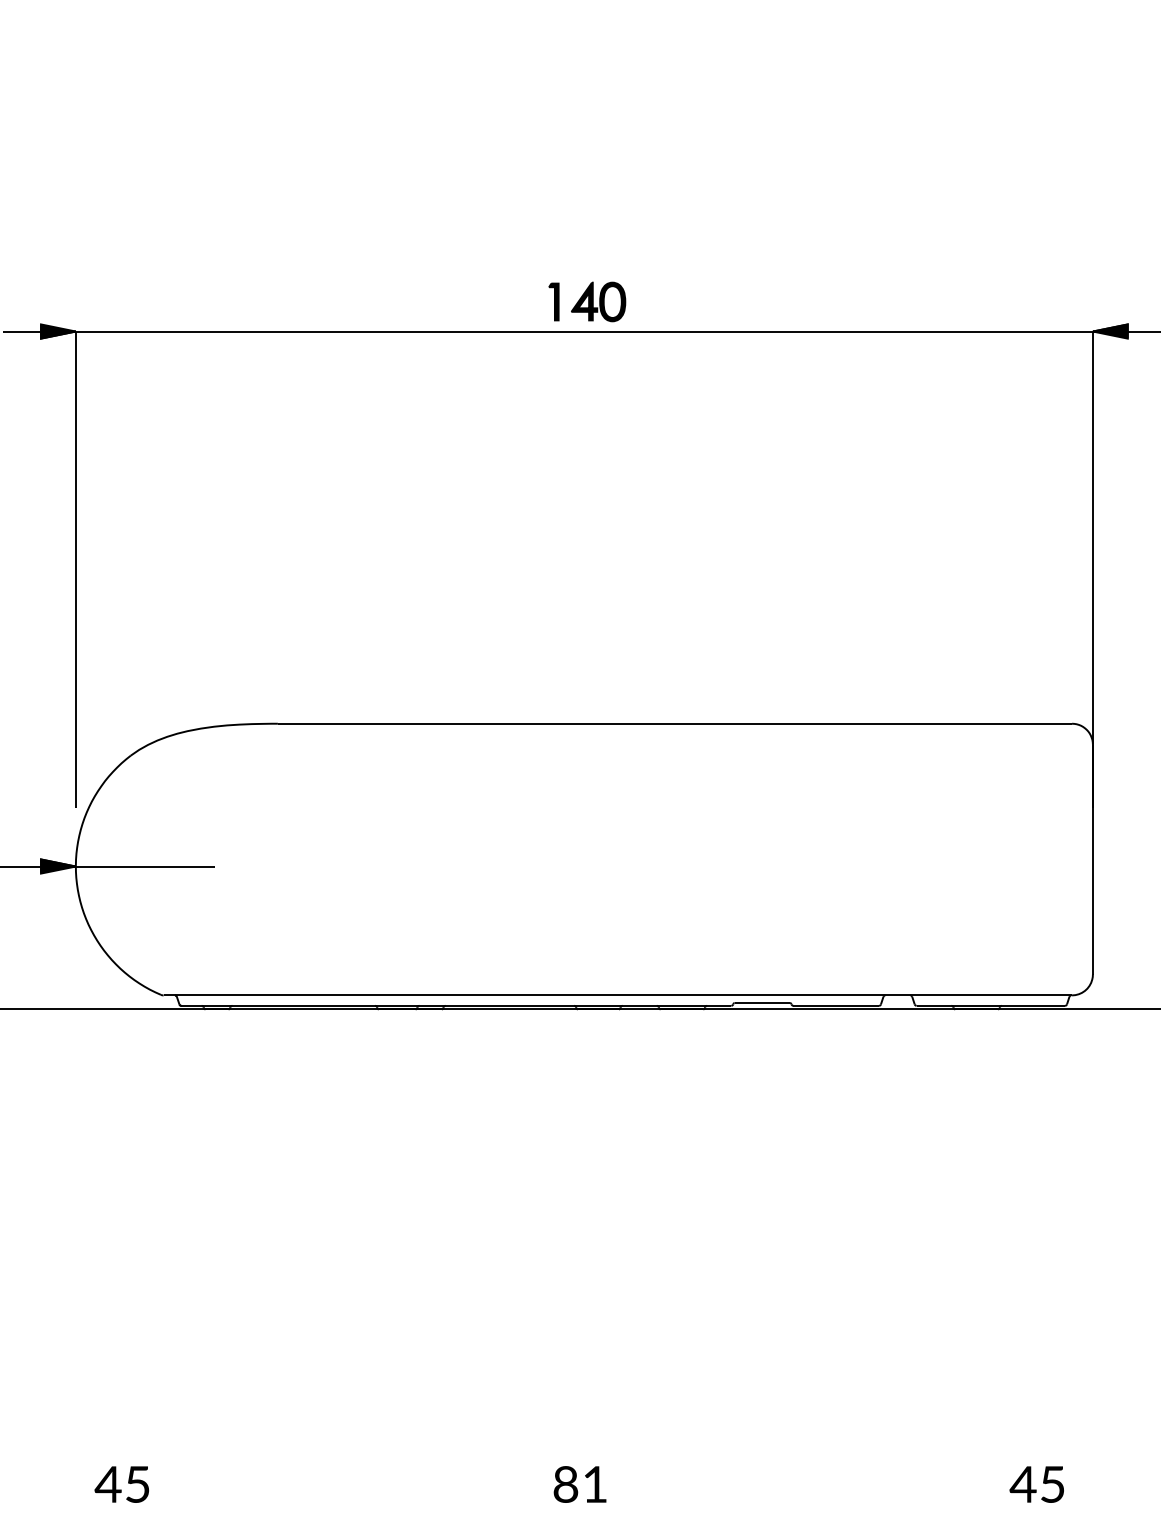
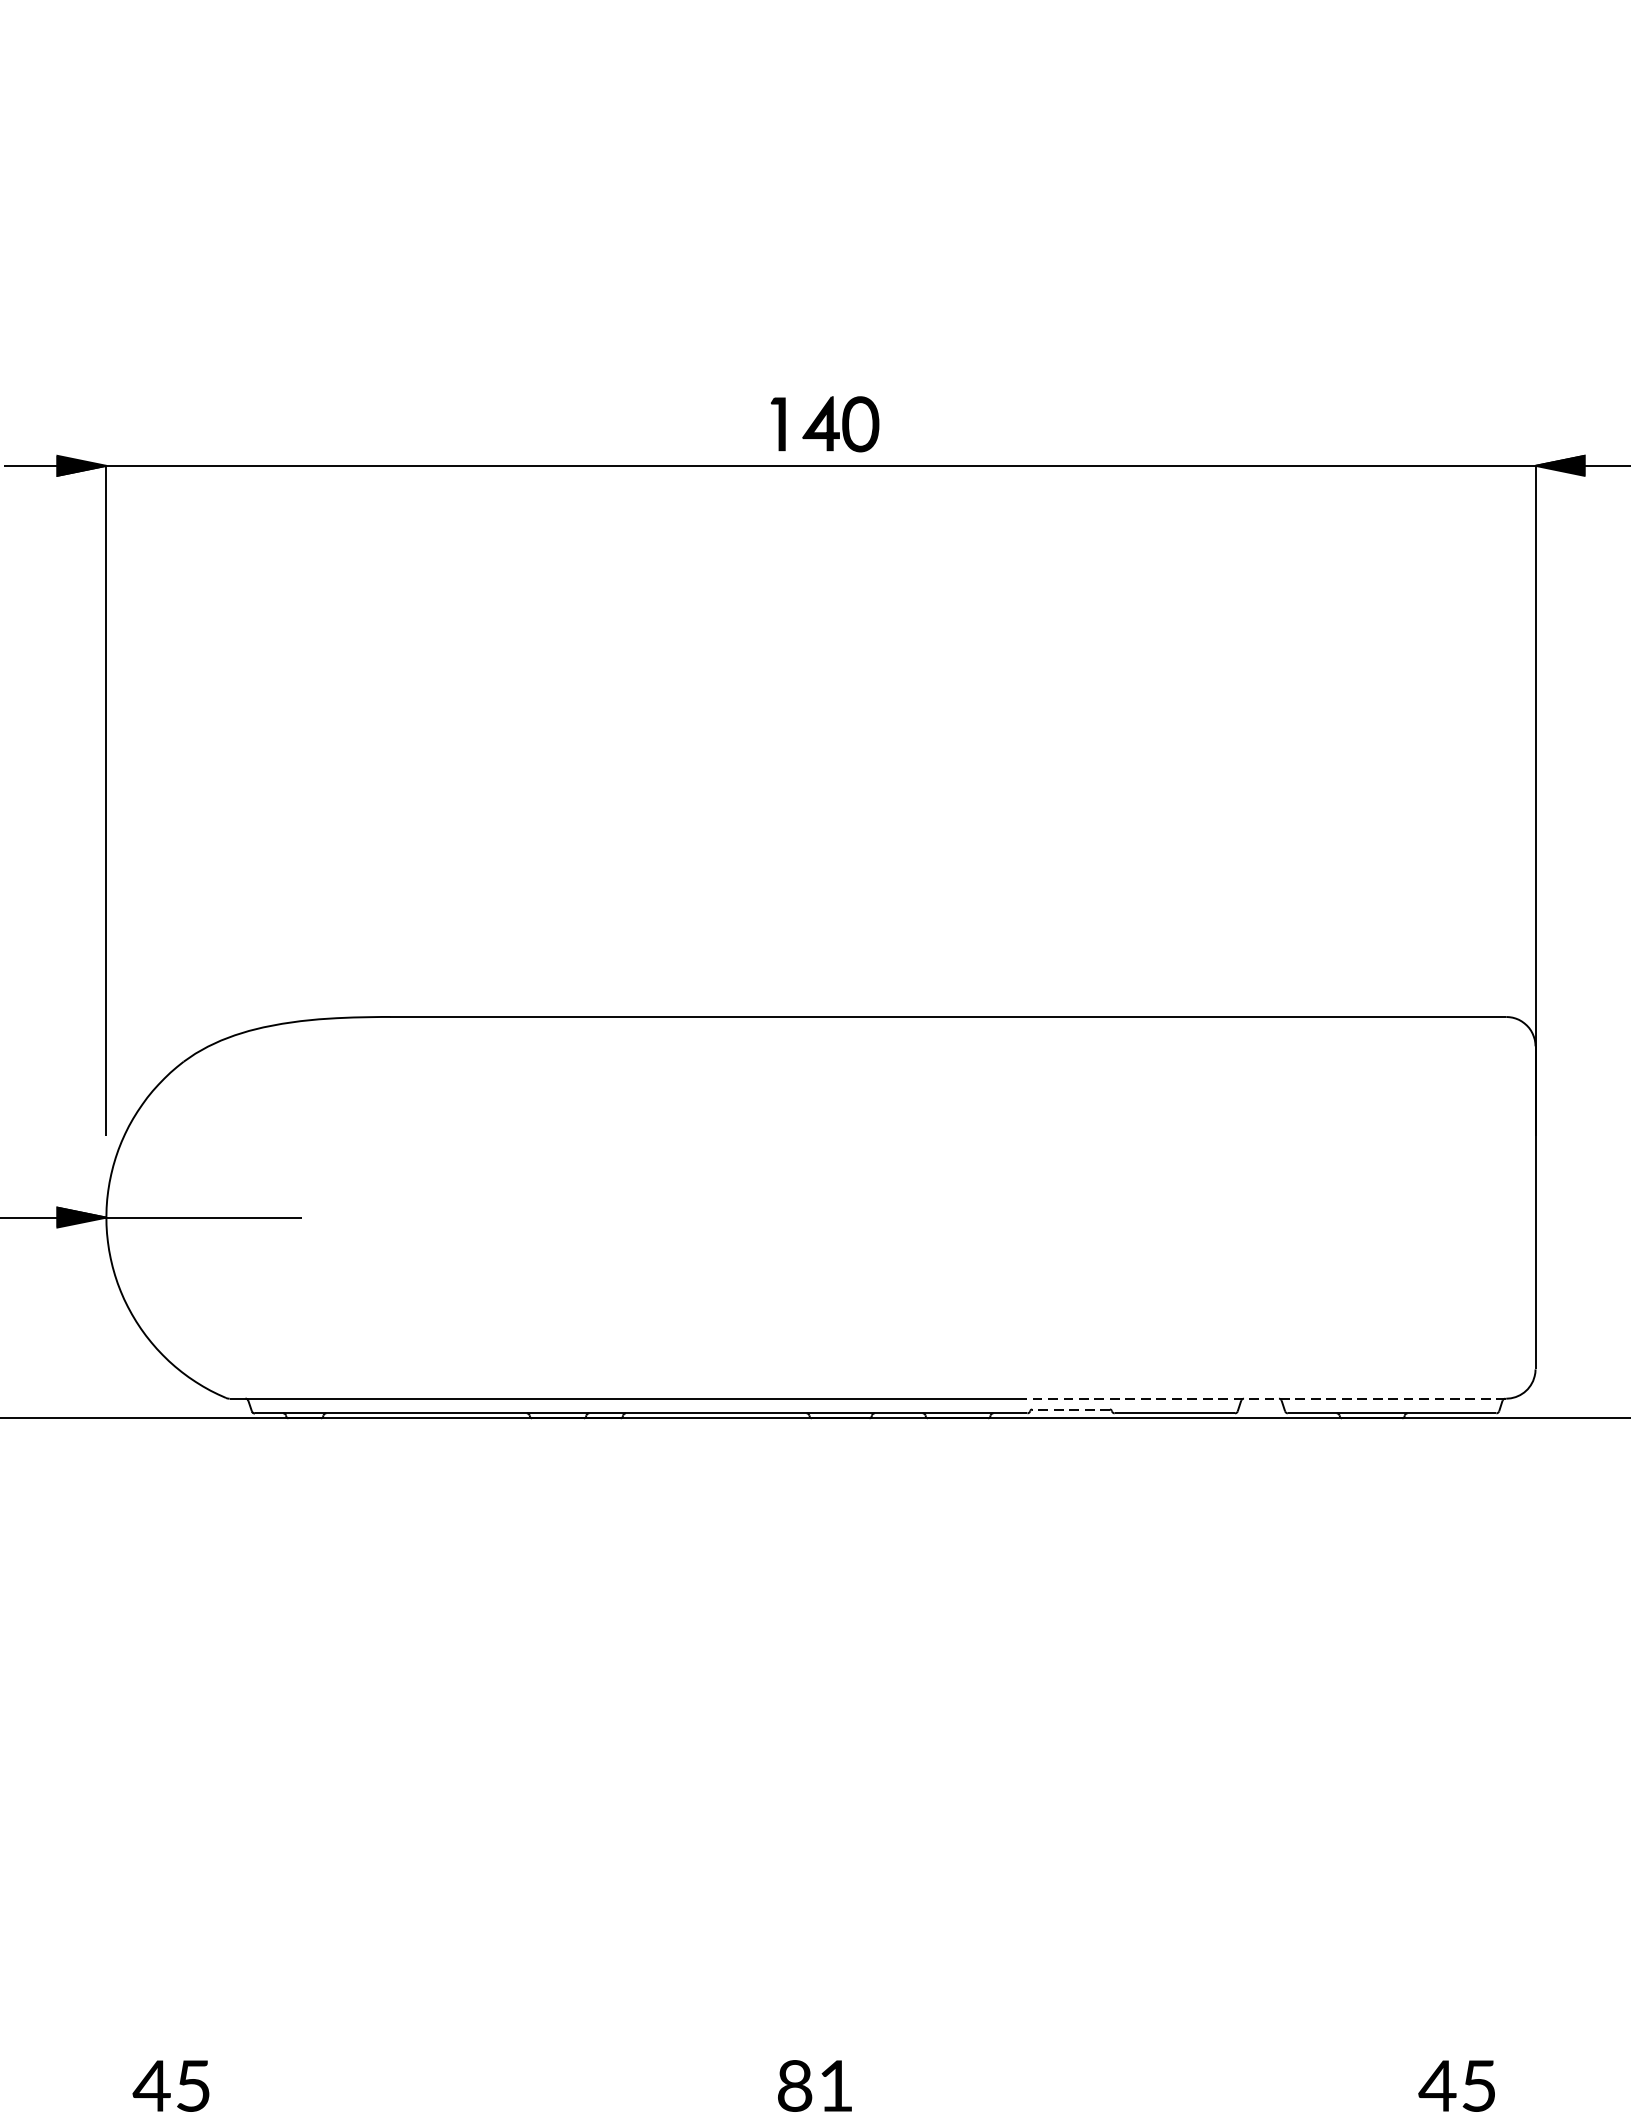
line: (901, 995) -> (1266, 1398), solid -> dashed
line: (762, 1003) -> (1071, 1410), solid -> dashed

